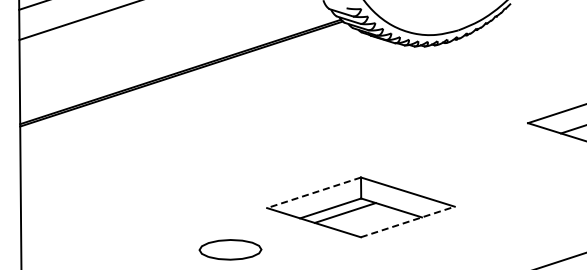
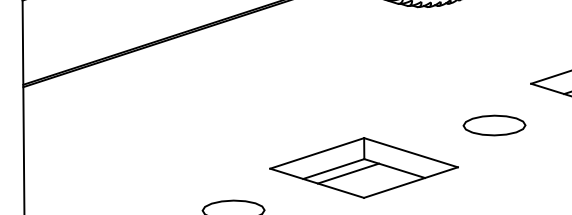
part: (491, 164) -> (494, 125), added
line: (313, 192) -> (316, 153), dashed -> solid
line: (408, 221) -> (411, 182), dashed -> solid

